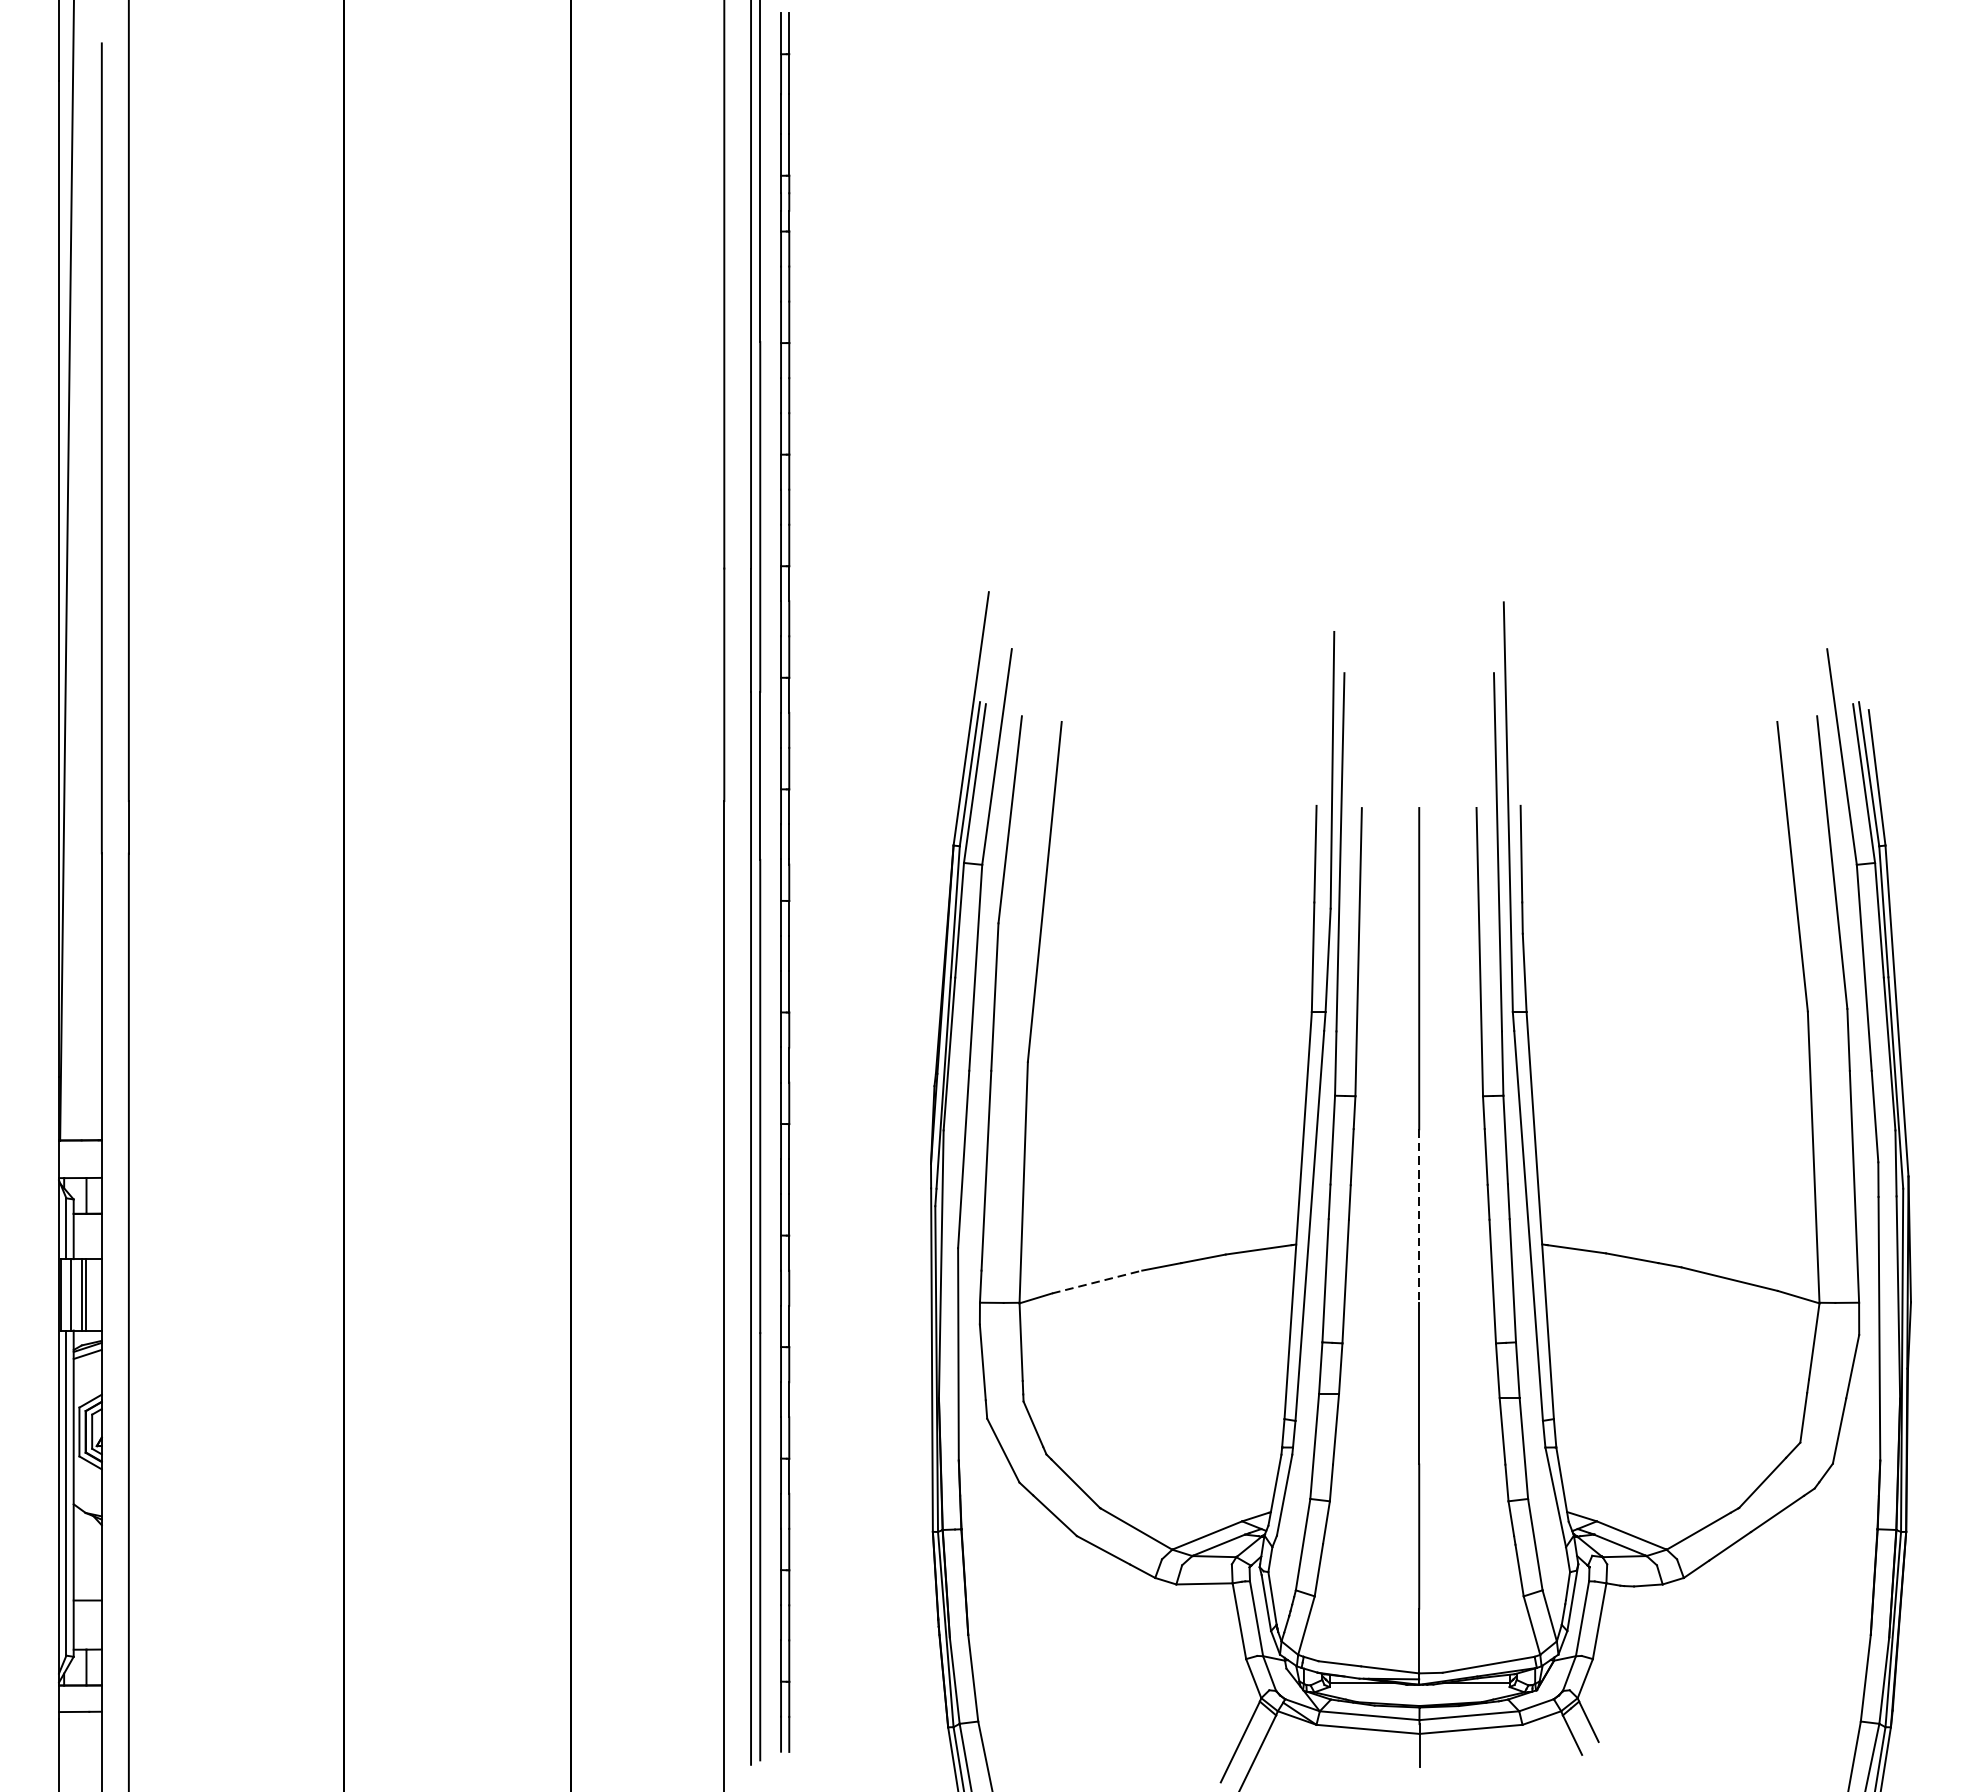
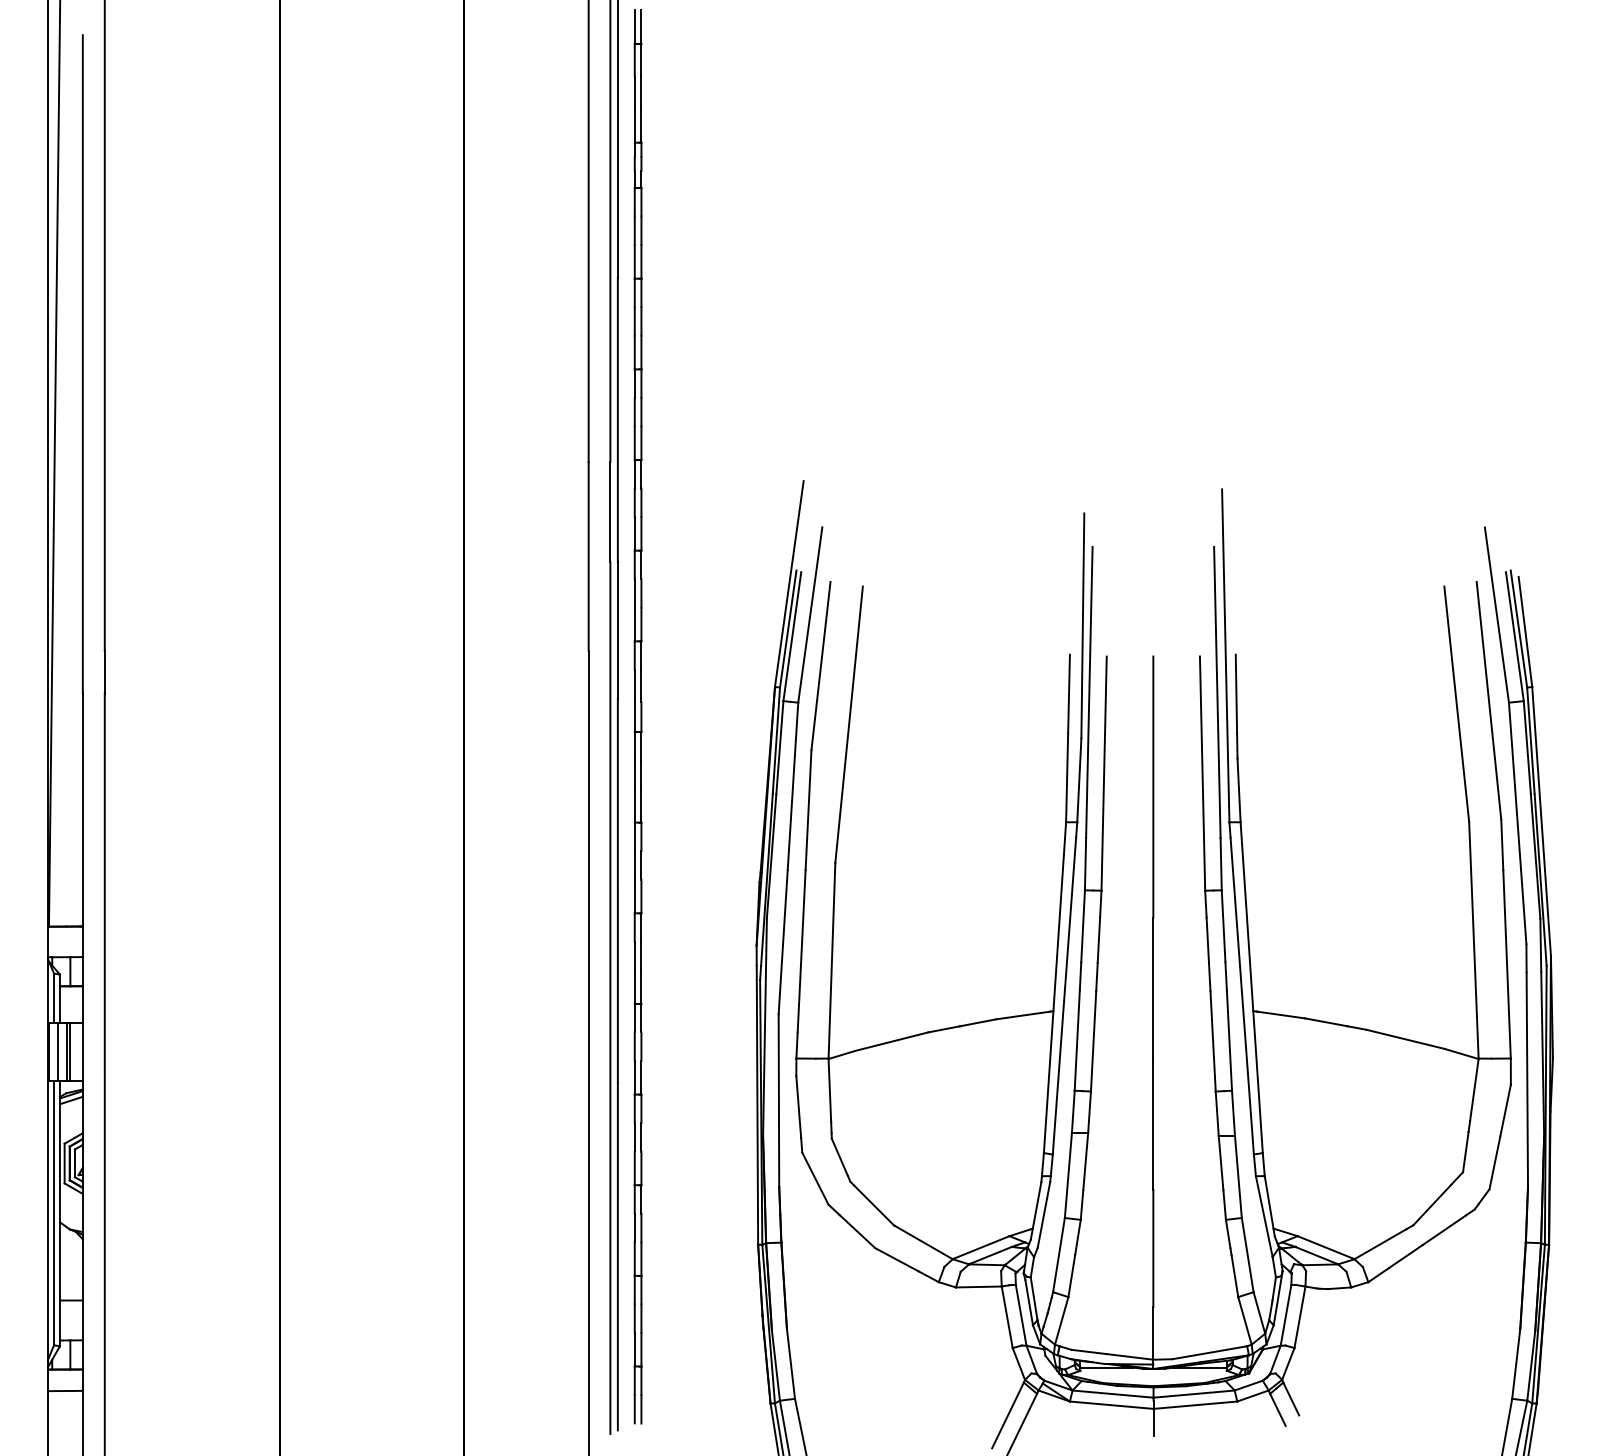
line: (1419, 1216) -> (1153, 988), dashed -> solid
line: (1096, 1281) -> (891, 1041), dashed -> solid

